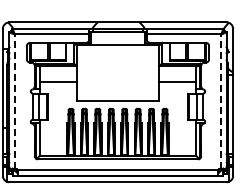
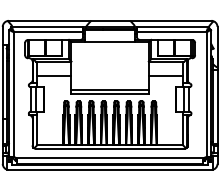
line: (117, 96) -> (109, 89), added
line: (14, 100) -> (13, 93), dashed -> solid
line: (221, 100) -> (206, 93), dashed -> solid

